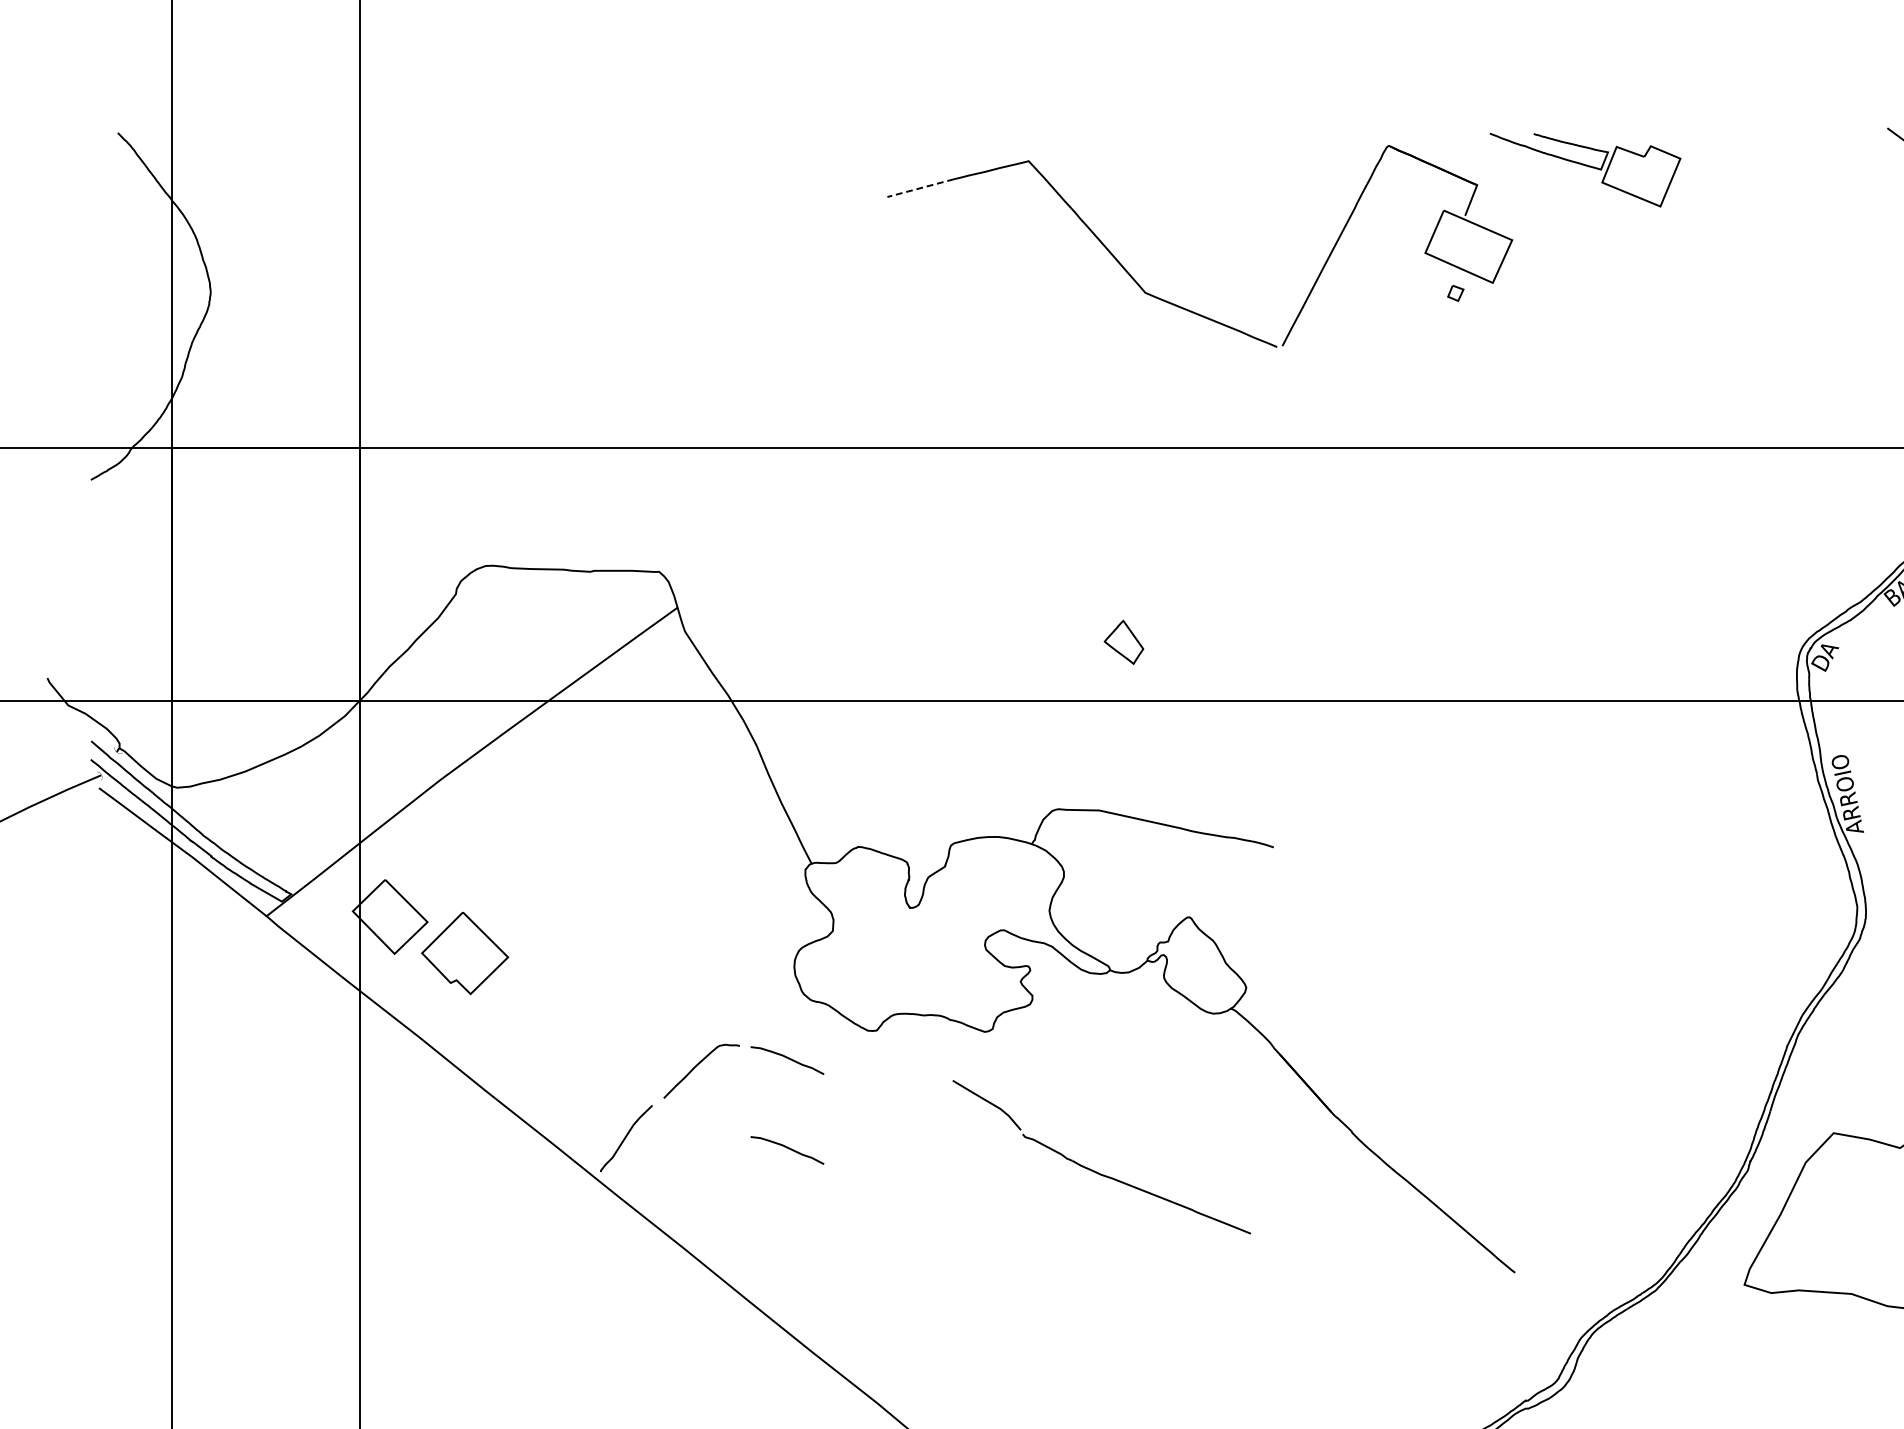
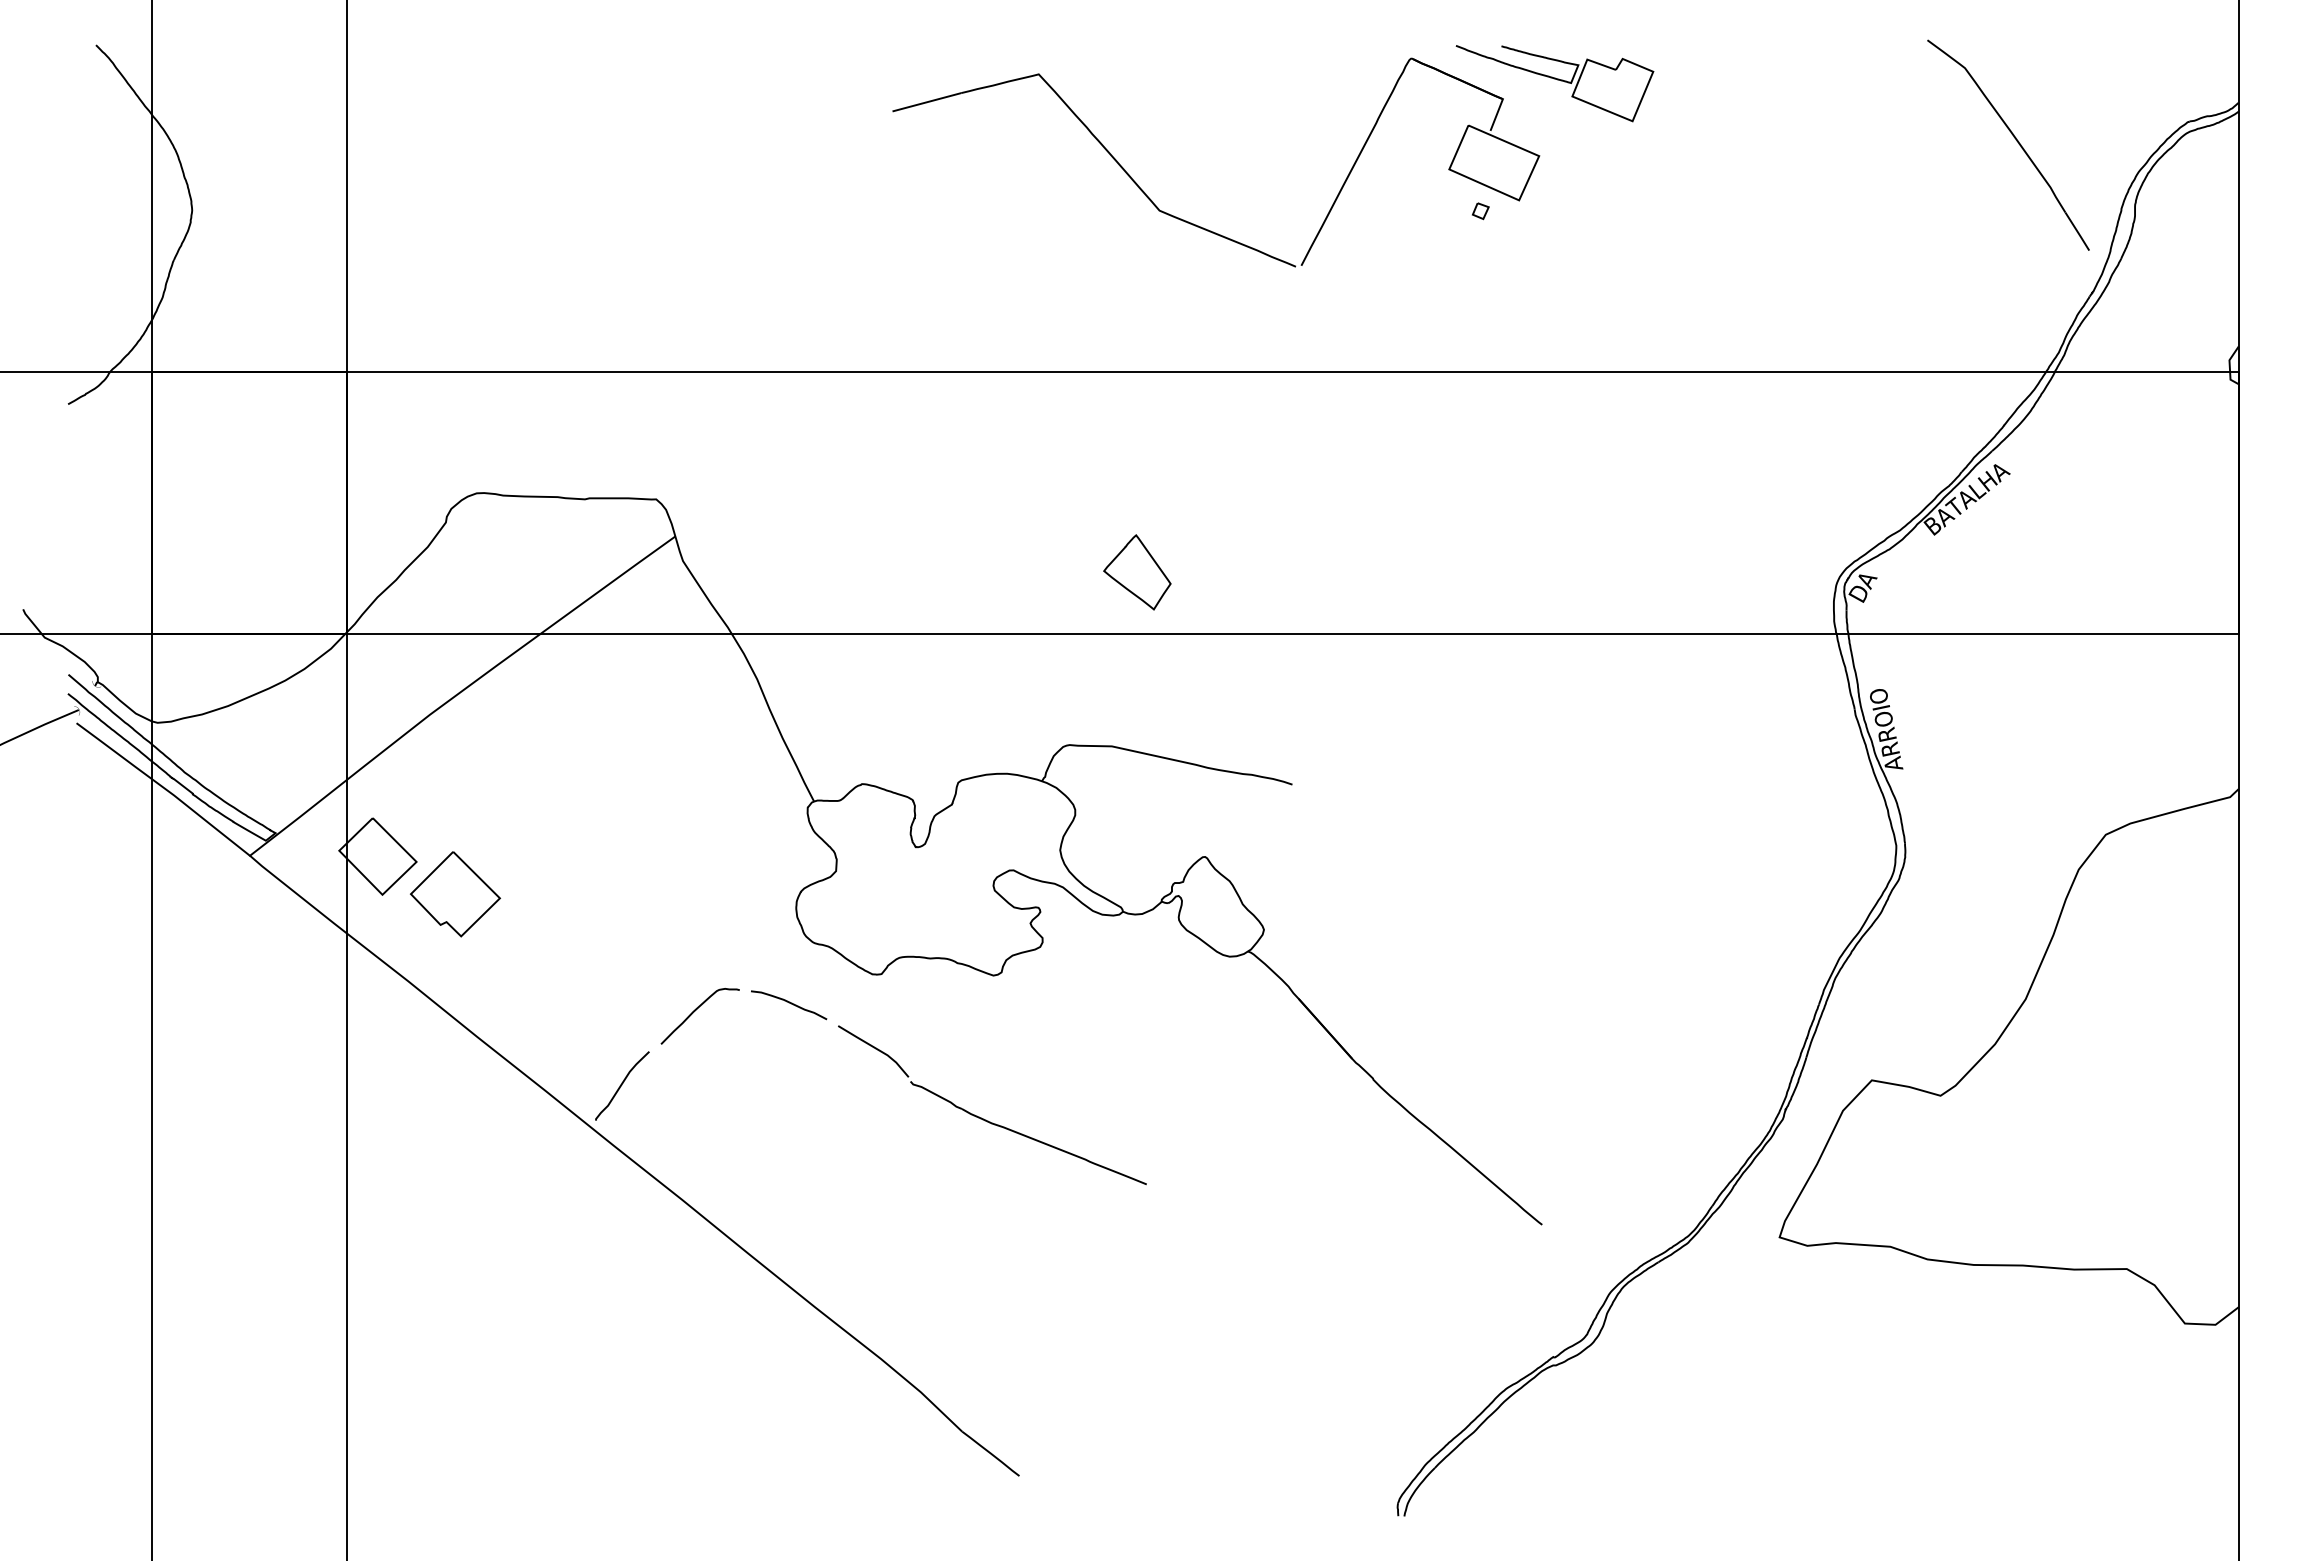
part: (1584, 170) -> (1554, 83), moved
line: (920, 188) -> (926, 102), dashed -> solid
part: (1124, 642) -> (1137, 572), size x1.67
curve: (787, 1148) -> (789, 1096), removed
part: (1096, 1171) -> (986, 1119), moved

